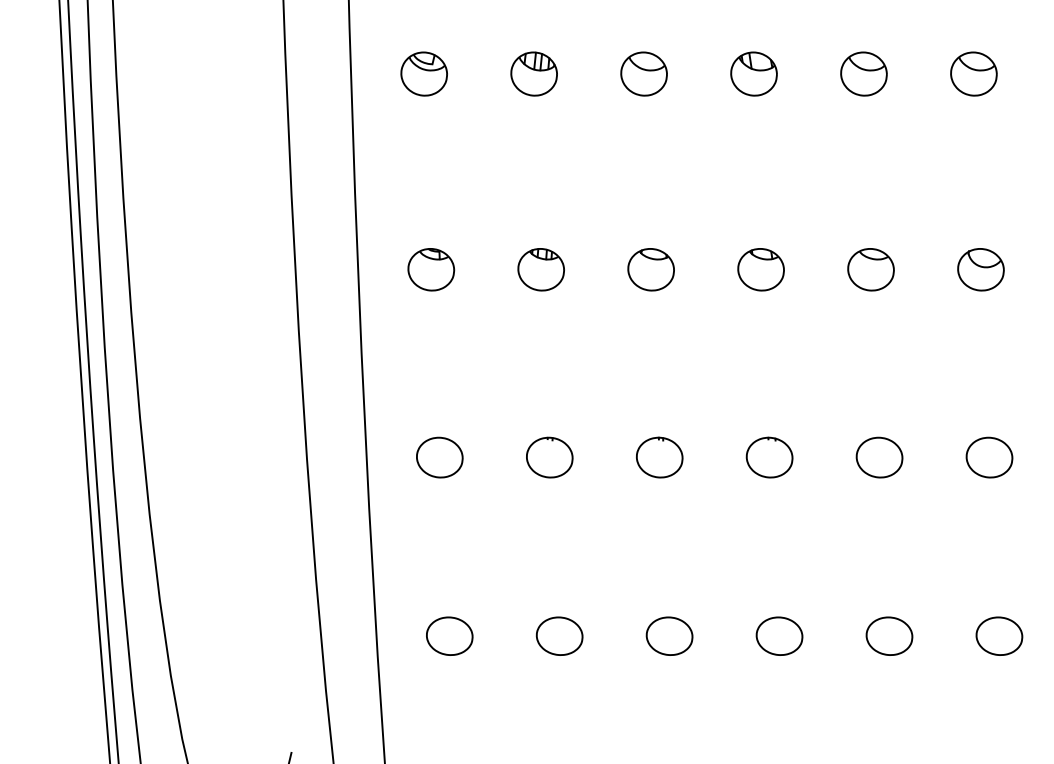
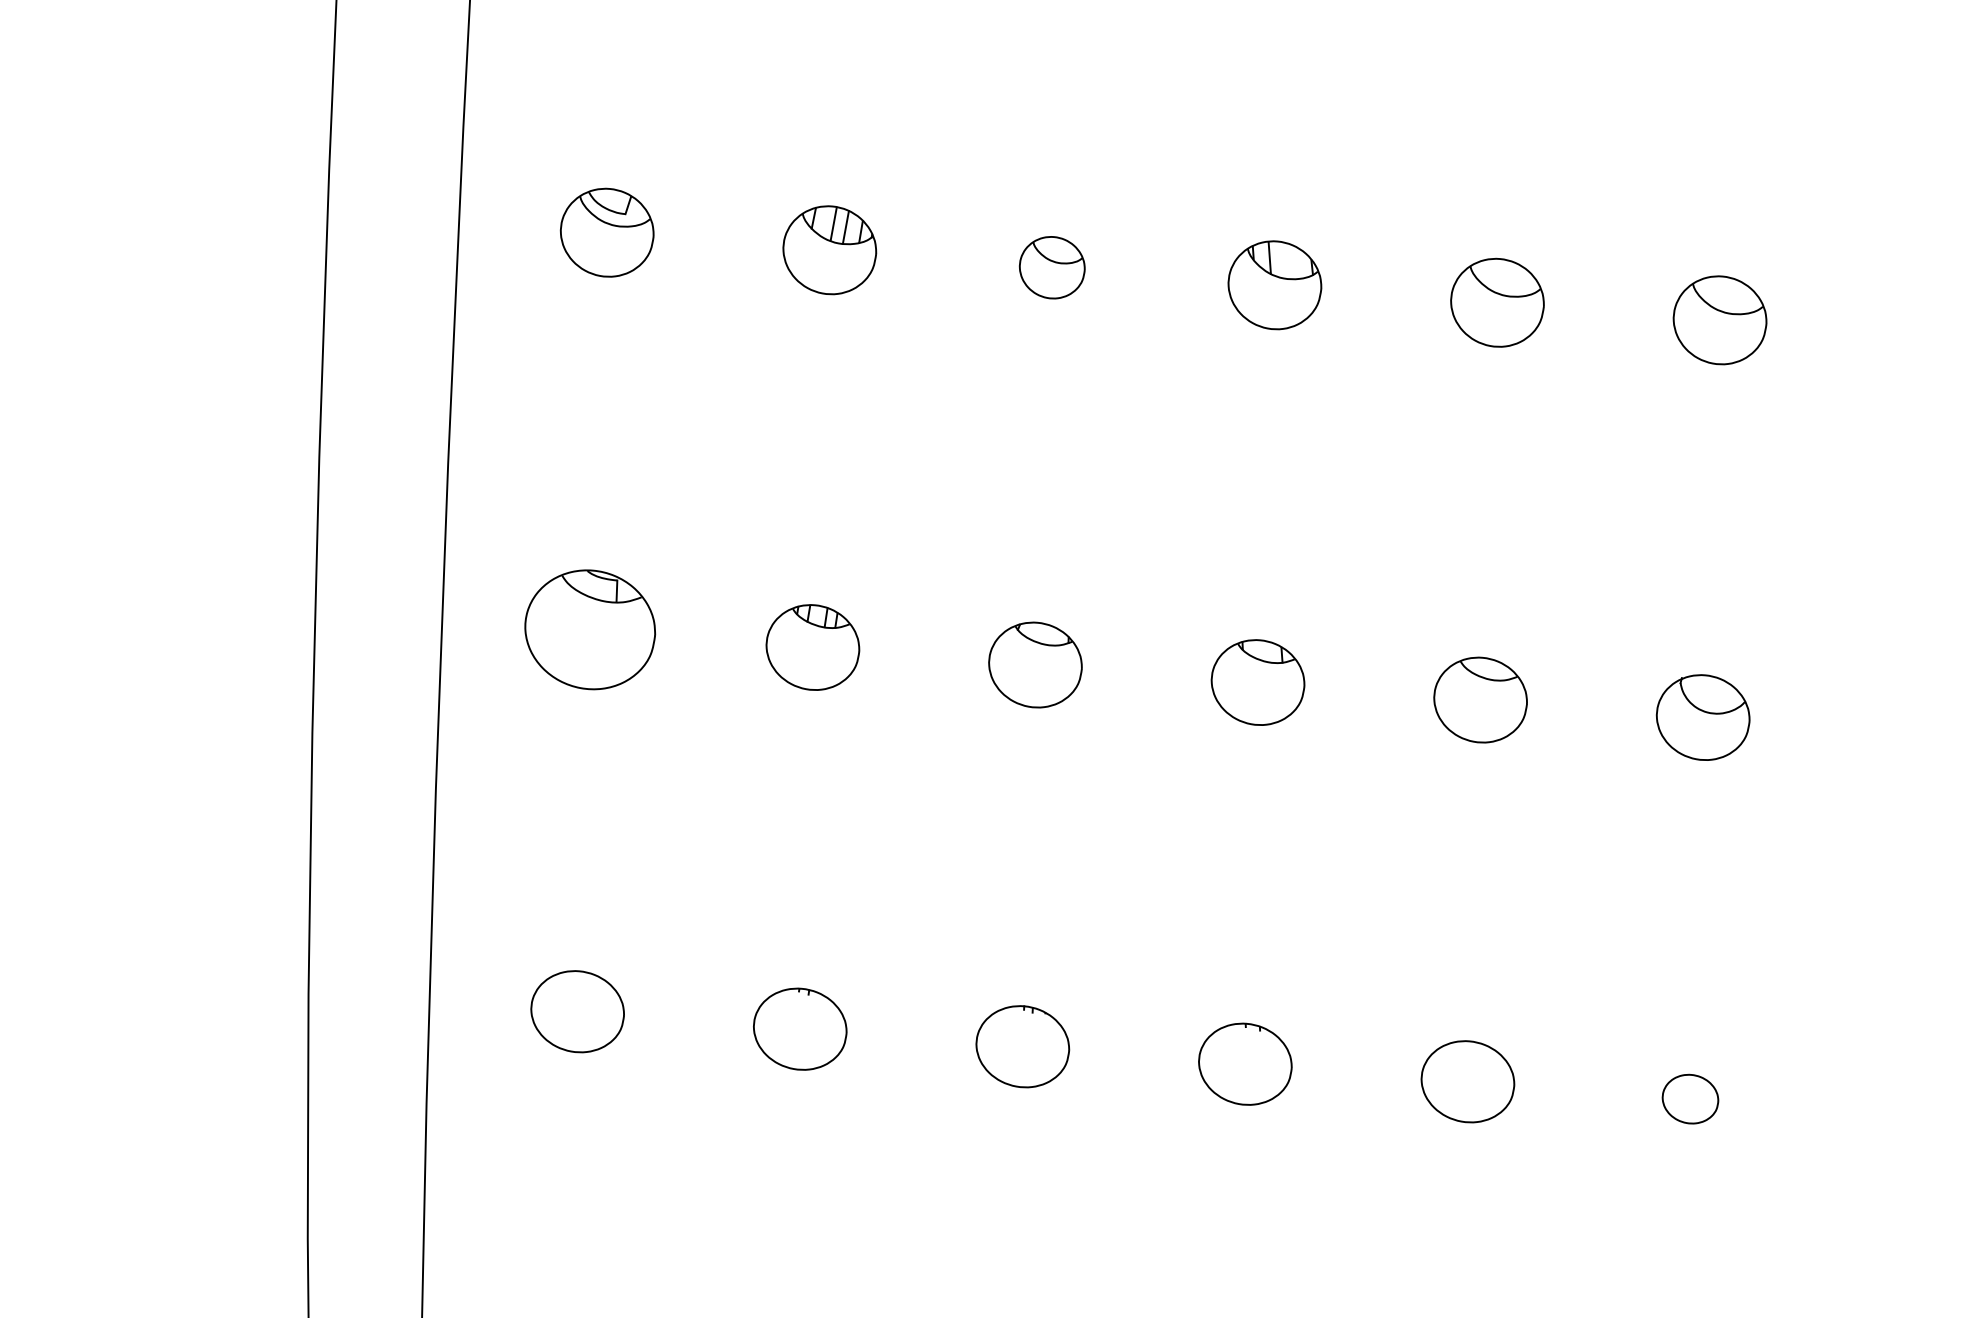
part: (643, 73) -> (1051, 266), size x0.7
part: (431, 269) -> (590, 629), size x1.4
part: (989, 457) -> (1690, 1099), size x0.6

